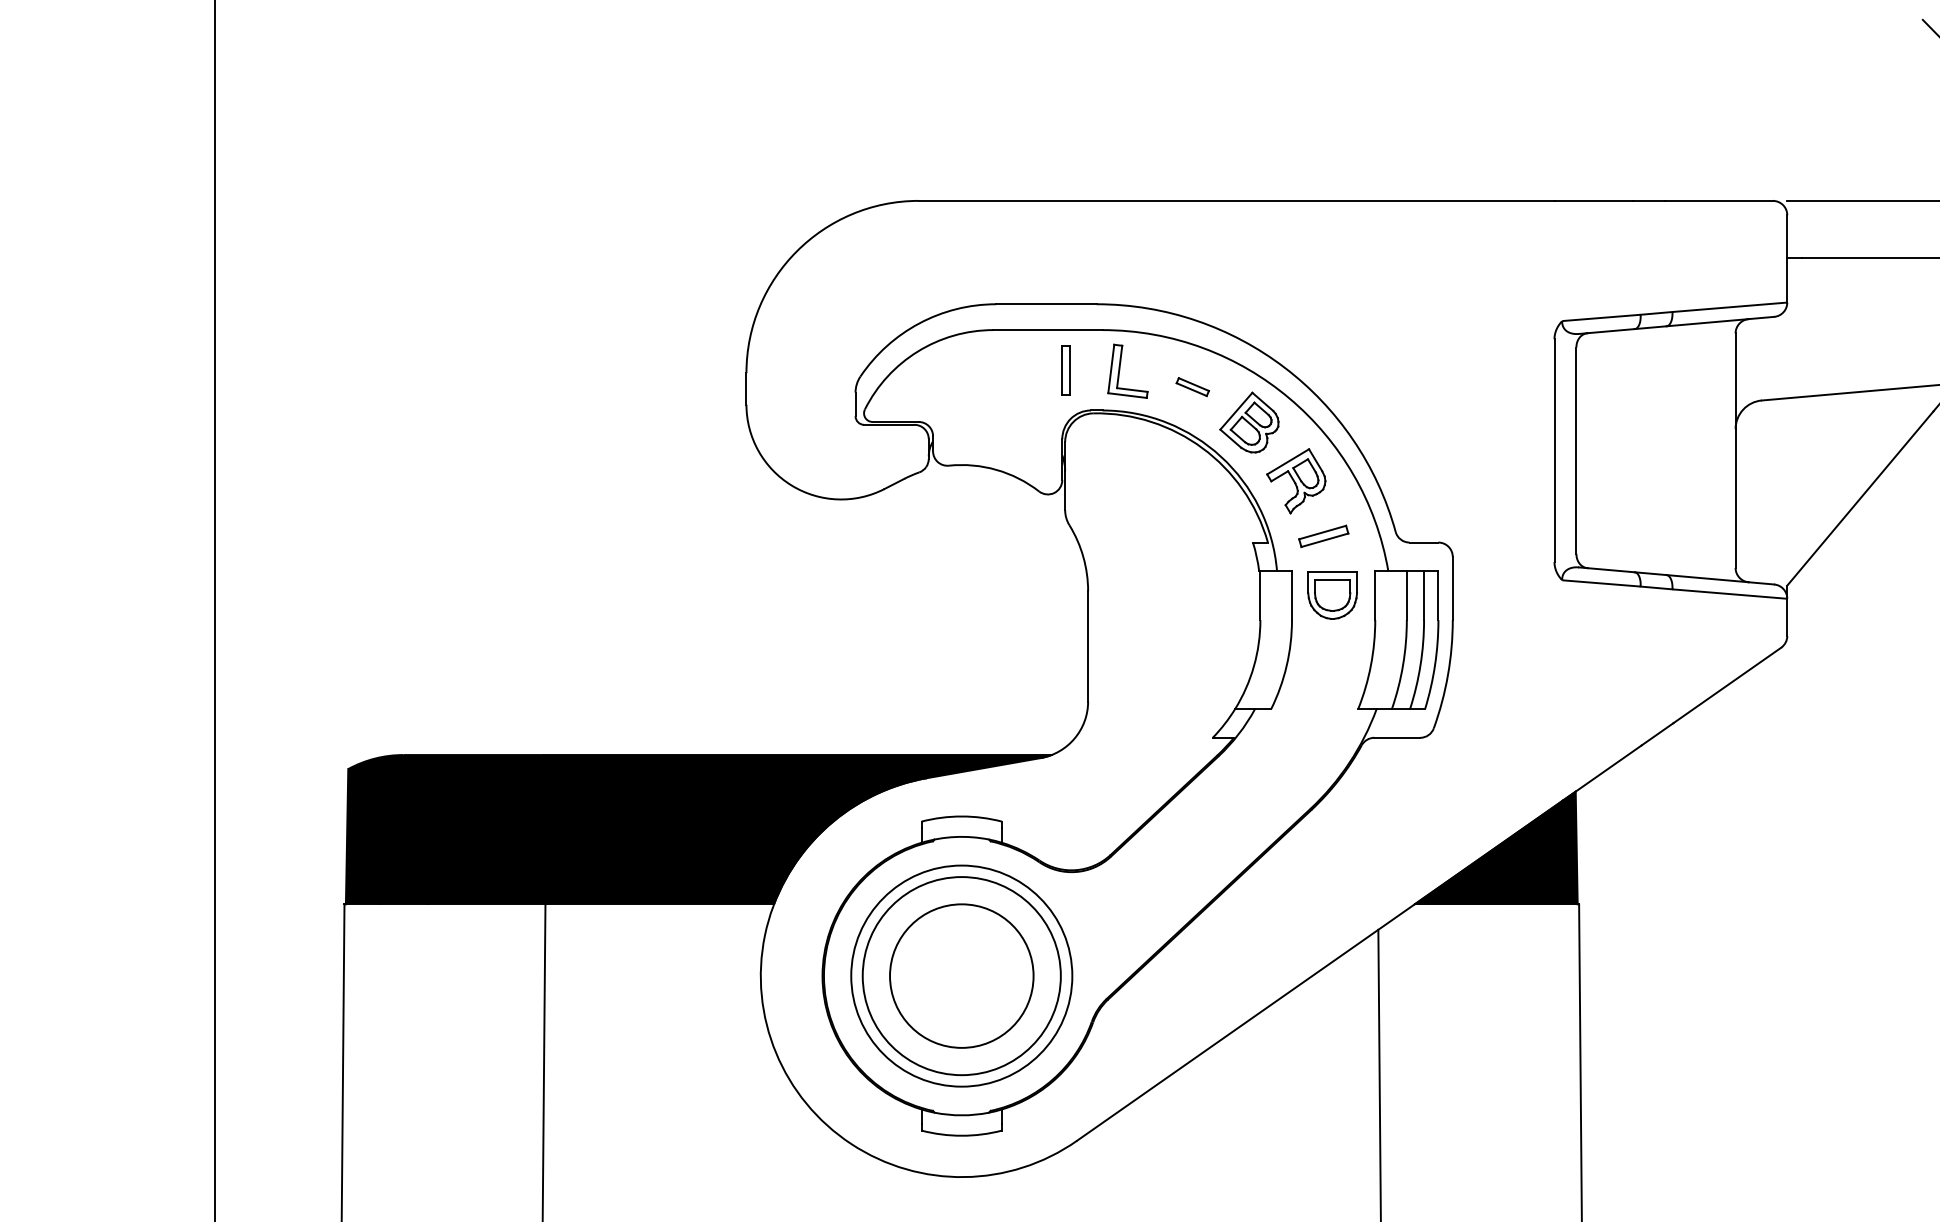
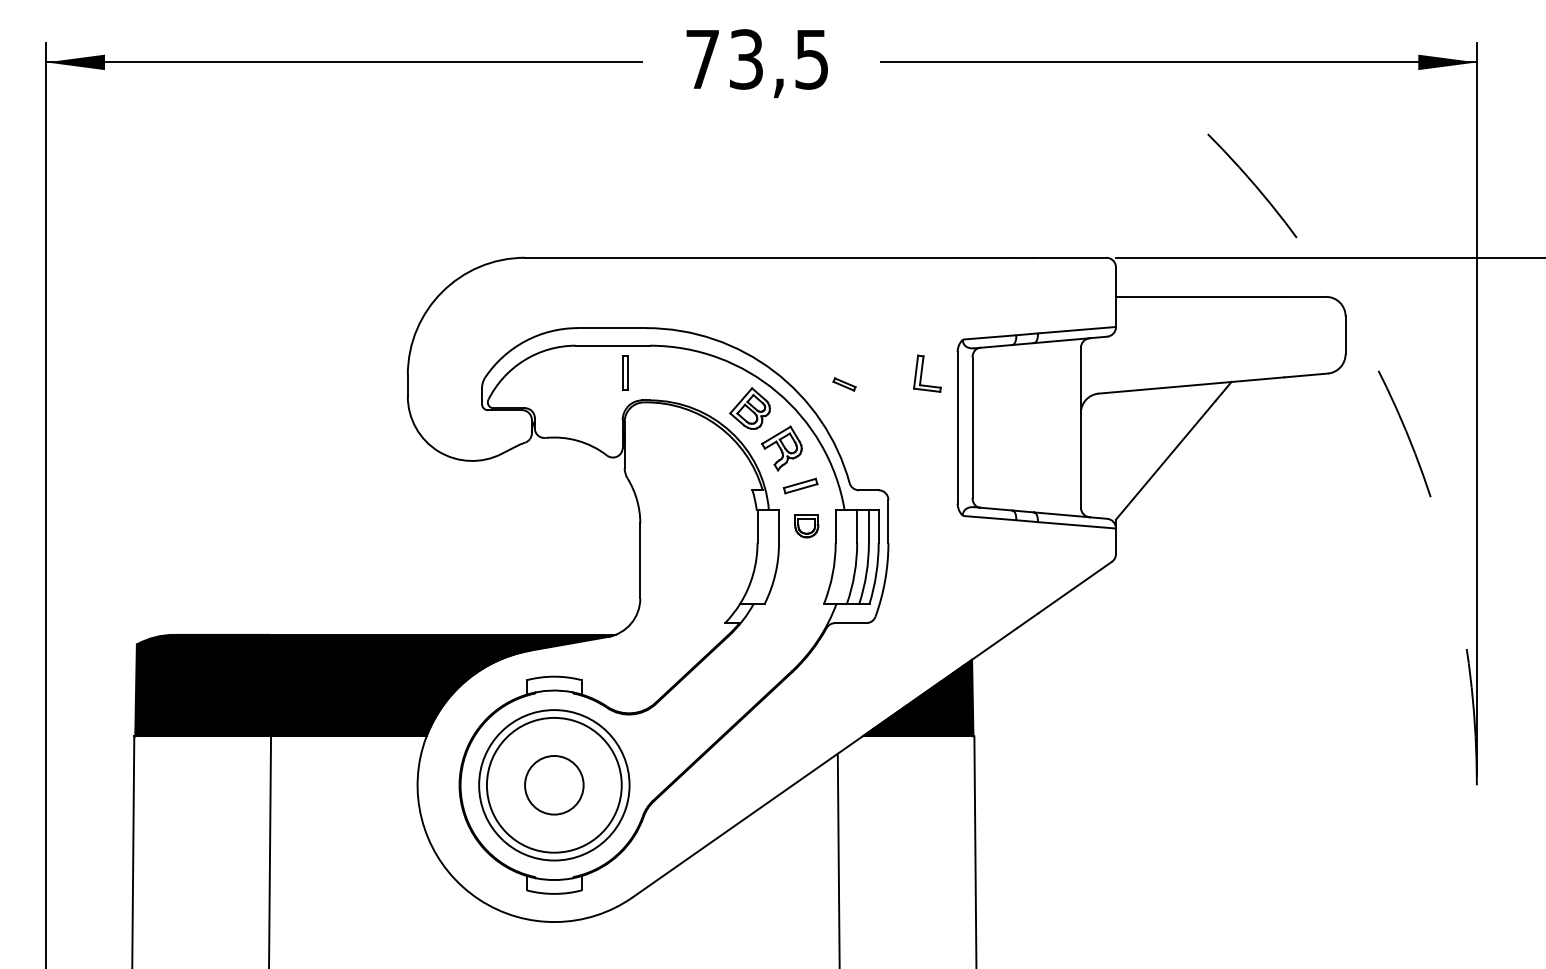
part: (1128, 370) -> (927, 373), moved
part: (1192, 387) -> (844, 384), moved
part: (1332, 595) -> (806, 526), size x0.7
circle: (962, 976) -> (554, 785), size x0.6

